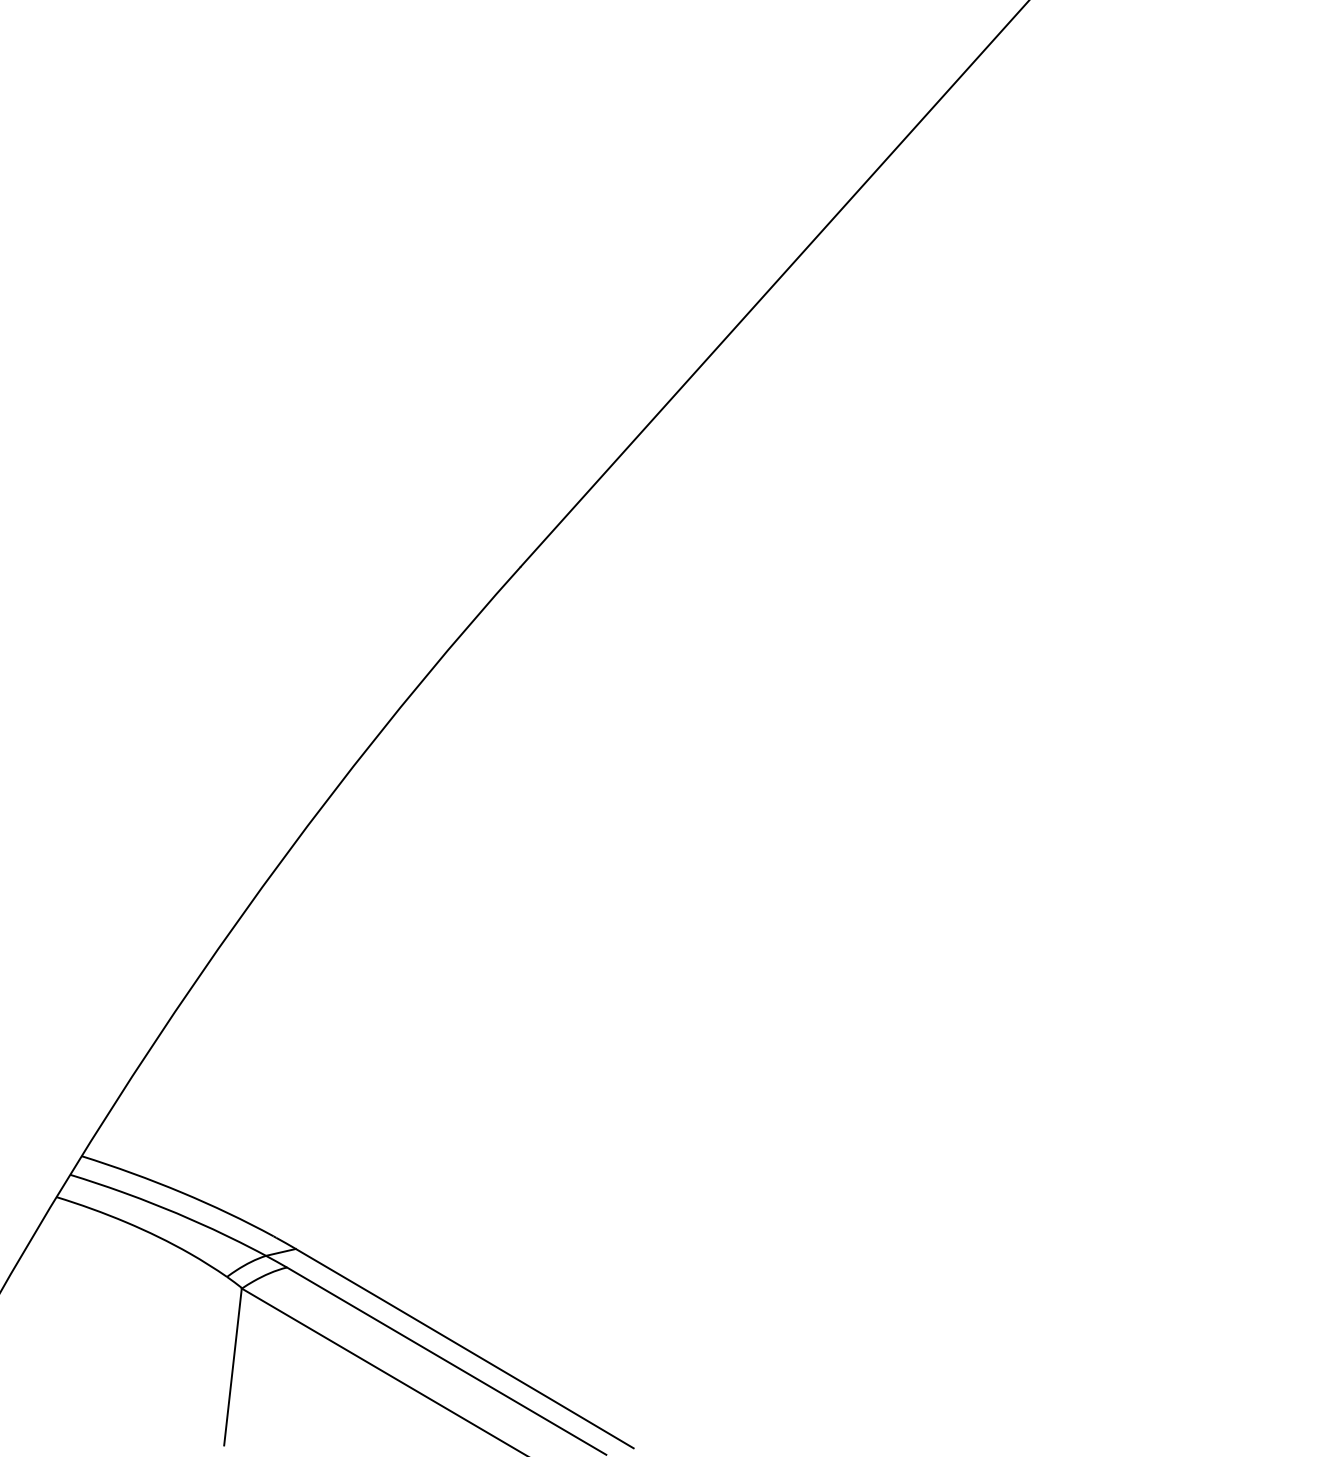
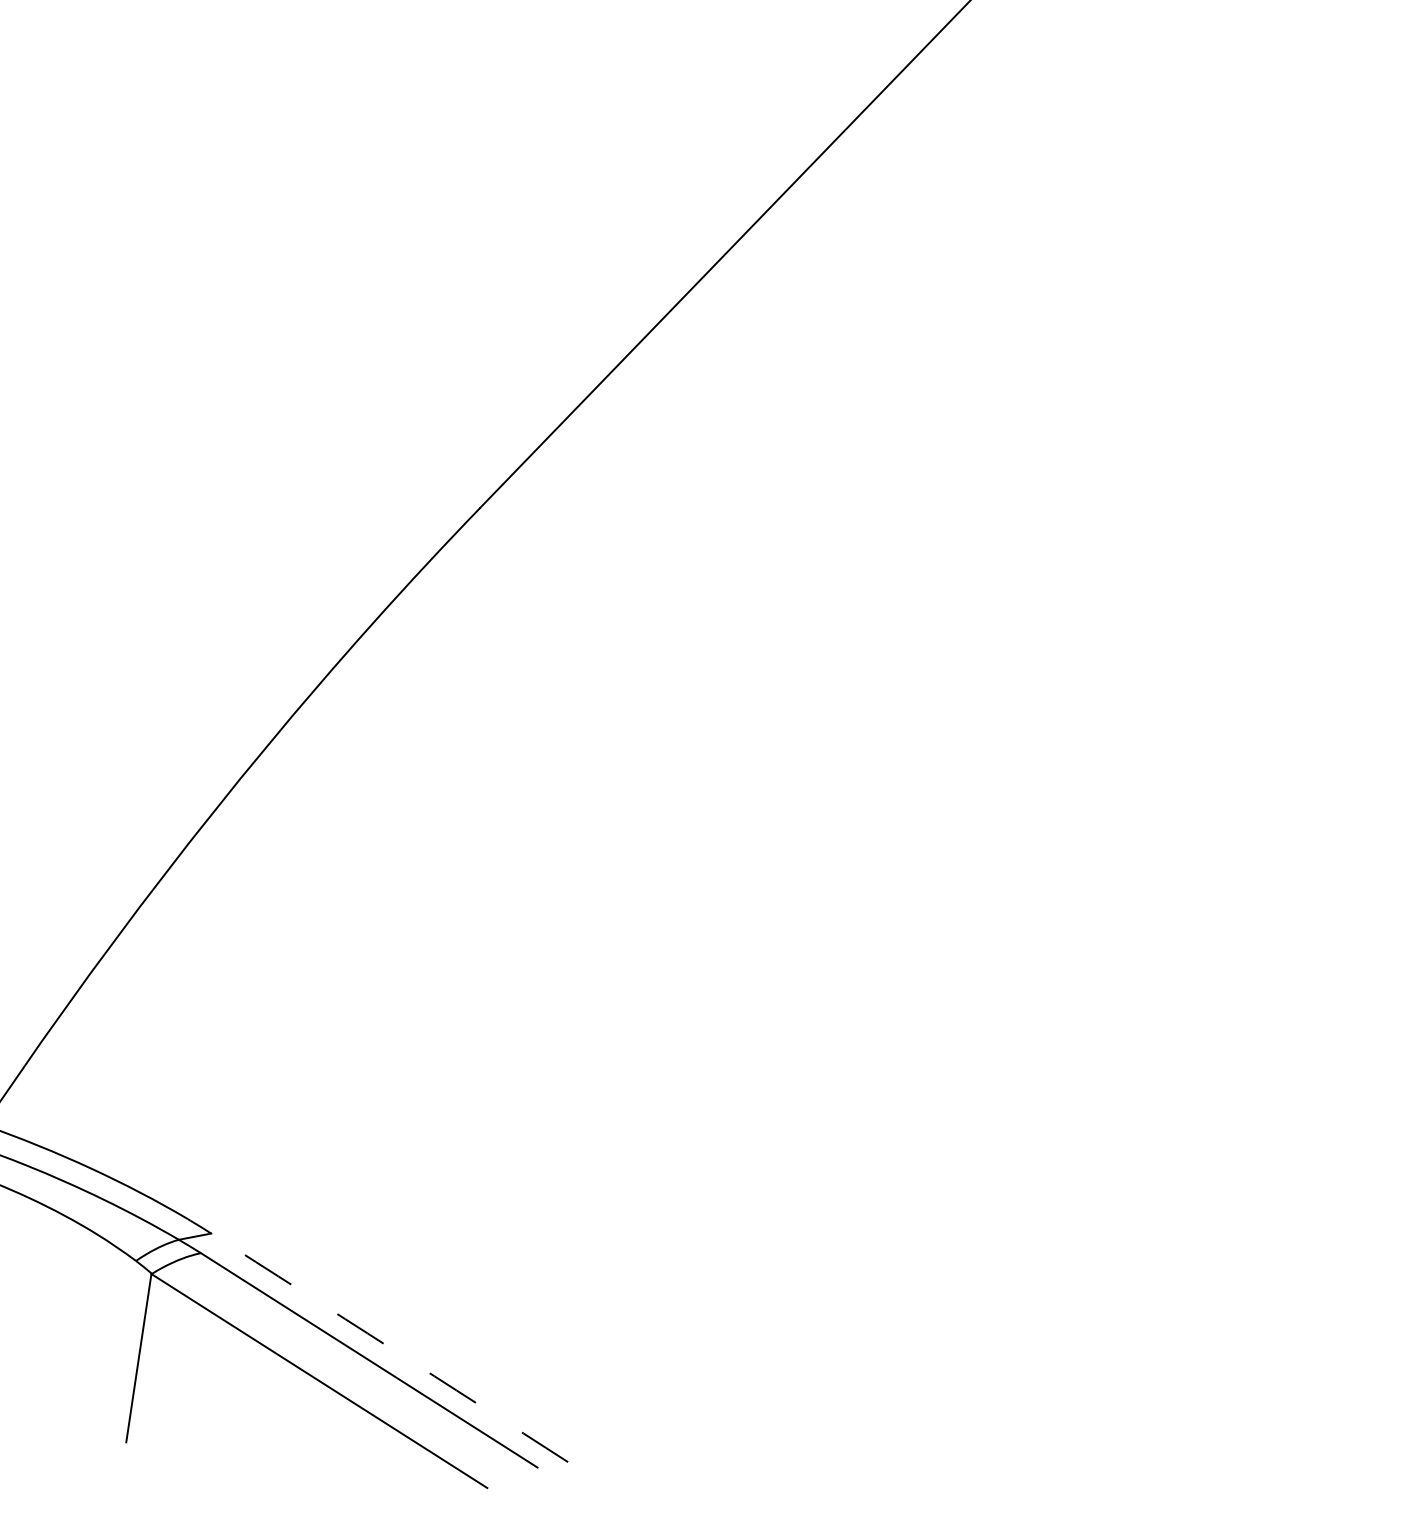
arc: (465, 1348) -> (390, 1347), solid -> dashed

